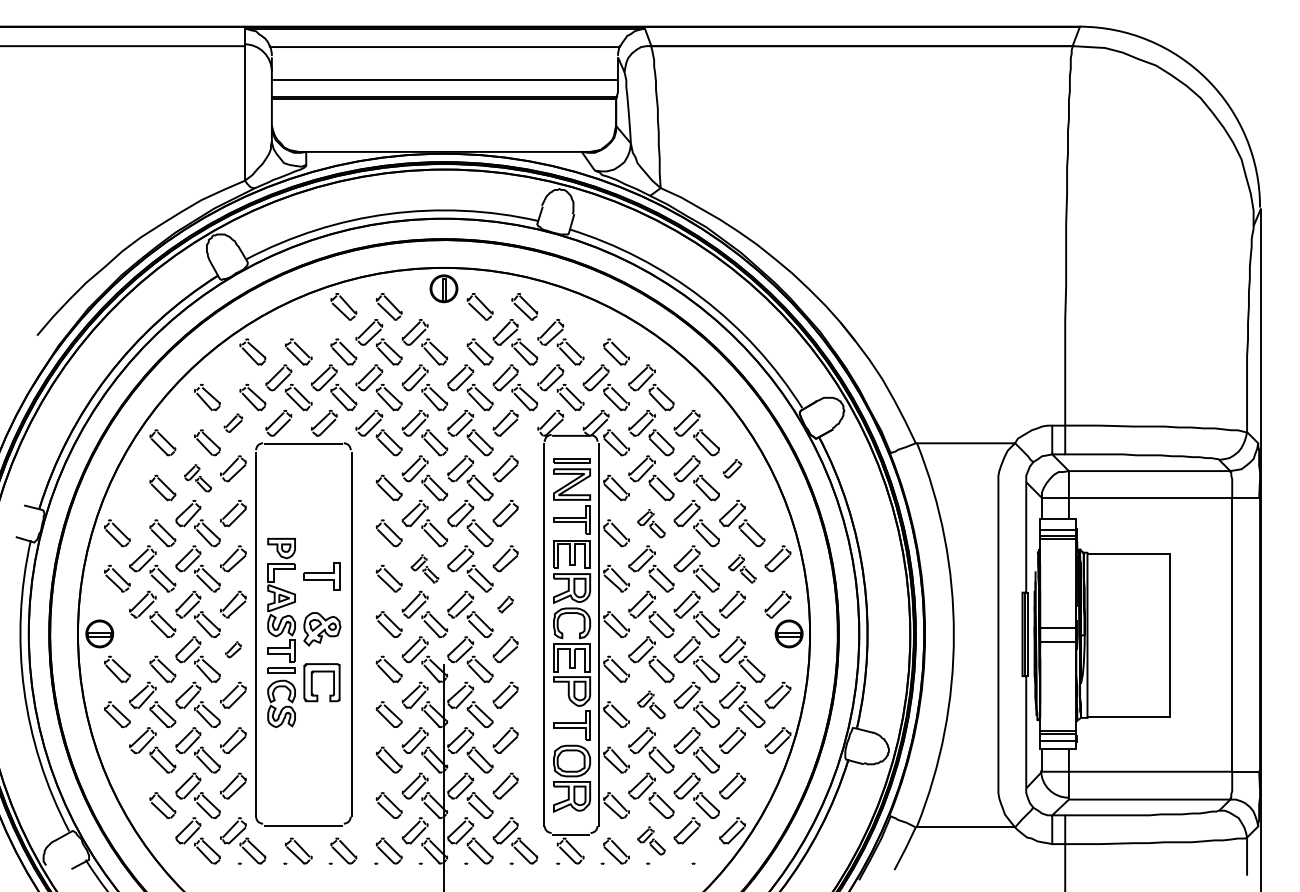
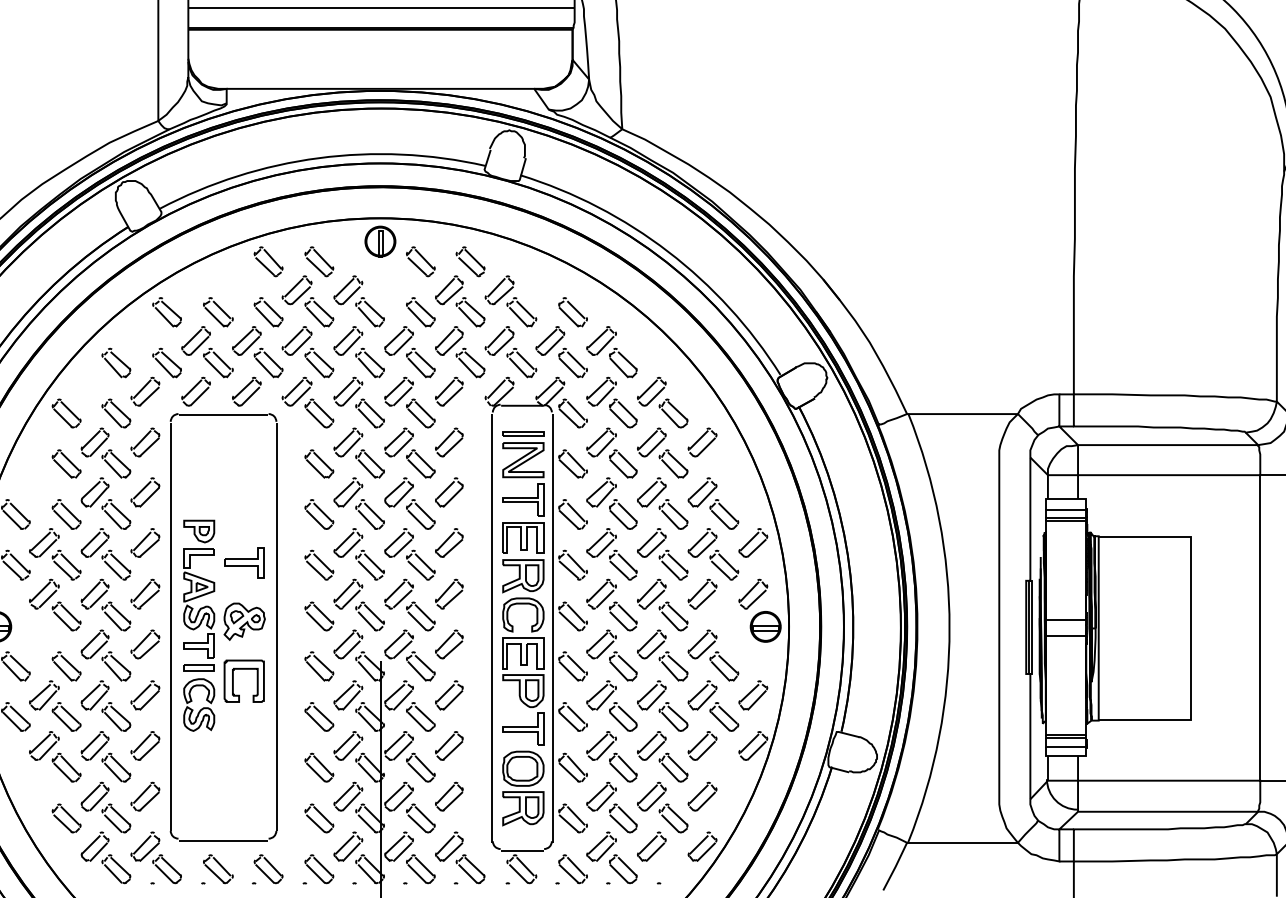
part: (233, 422) -> (145, 390), size x1.43
part: (732, 468) -> (702, 442), size x1.43
part: (197, 478) -> (105, 453), size x1.67
part: (651, 523) -> (612, 503), size x1.67
part: (424, 568) -> (358, 553), size x1.67
part: (742, 568) -> (713, 553), size x1.67
part: (505, 604) -> (449, 594), size x1.67
part: (233, 649) -> (145, 644), size x1.67
part: (651, 704) -> (612, 705), size x1.67
part: (651, 840) -> (612, 857), size x1.67

